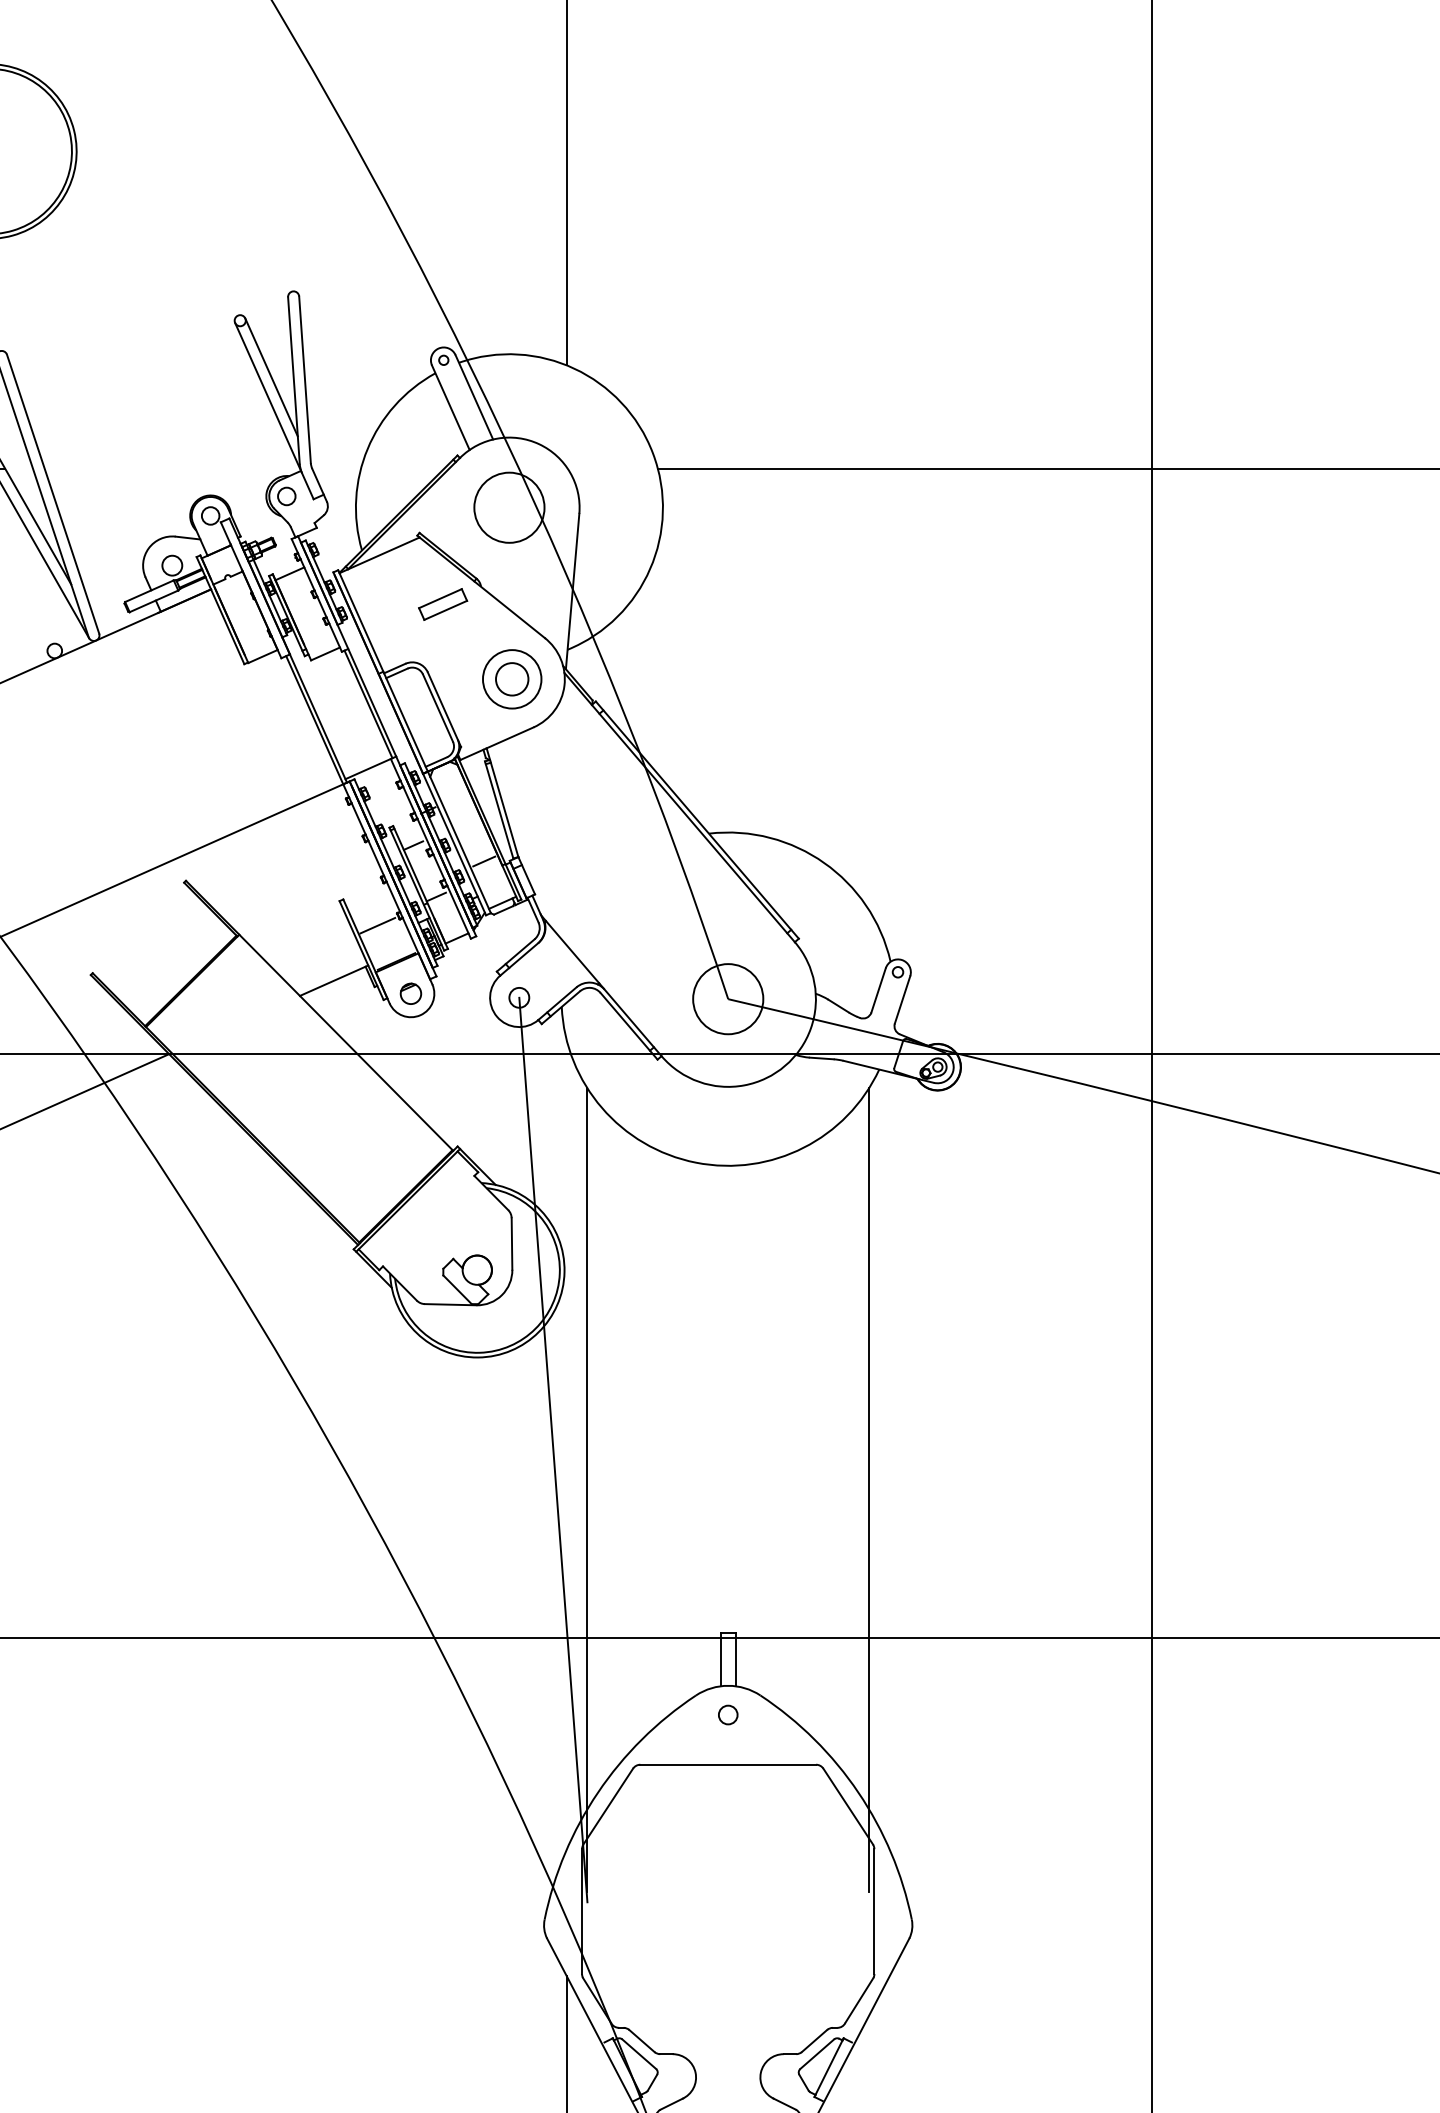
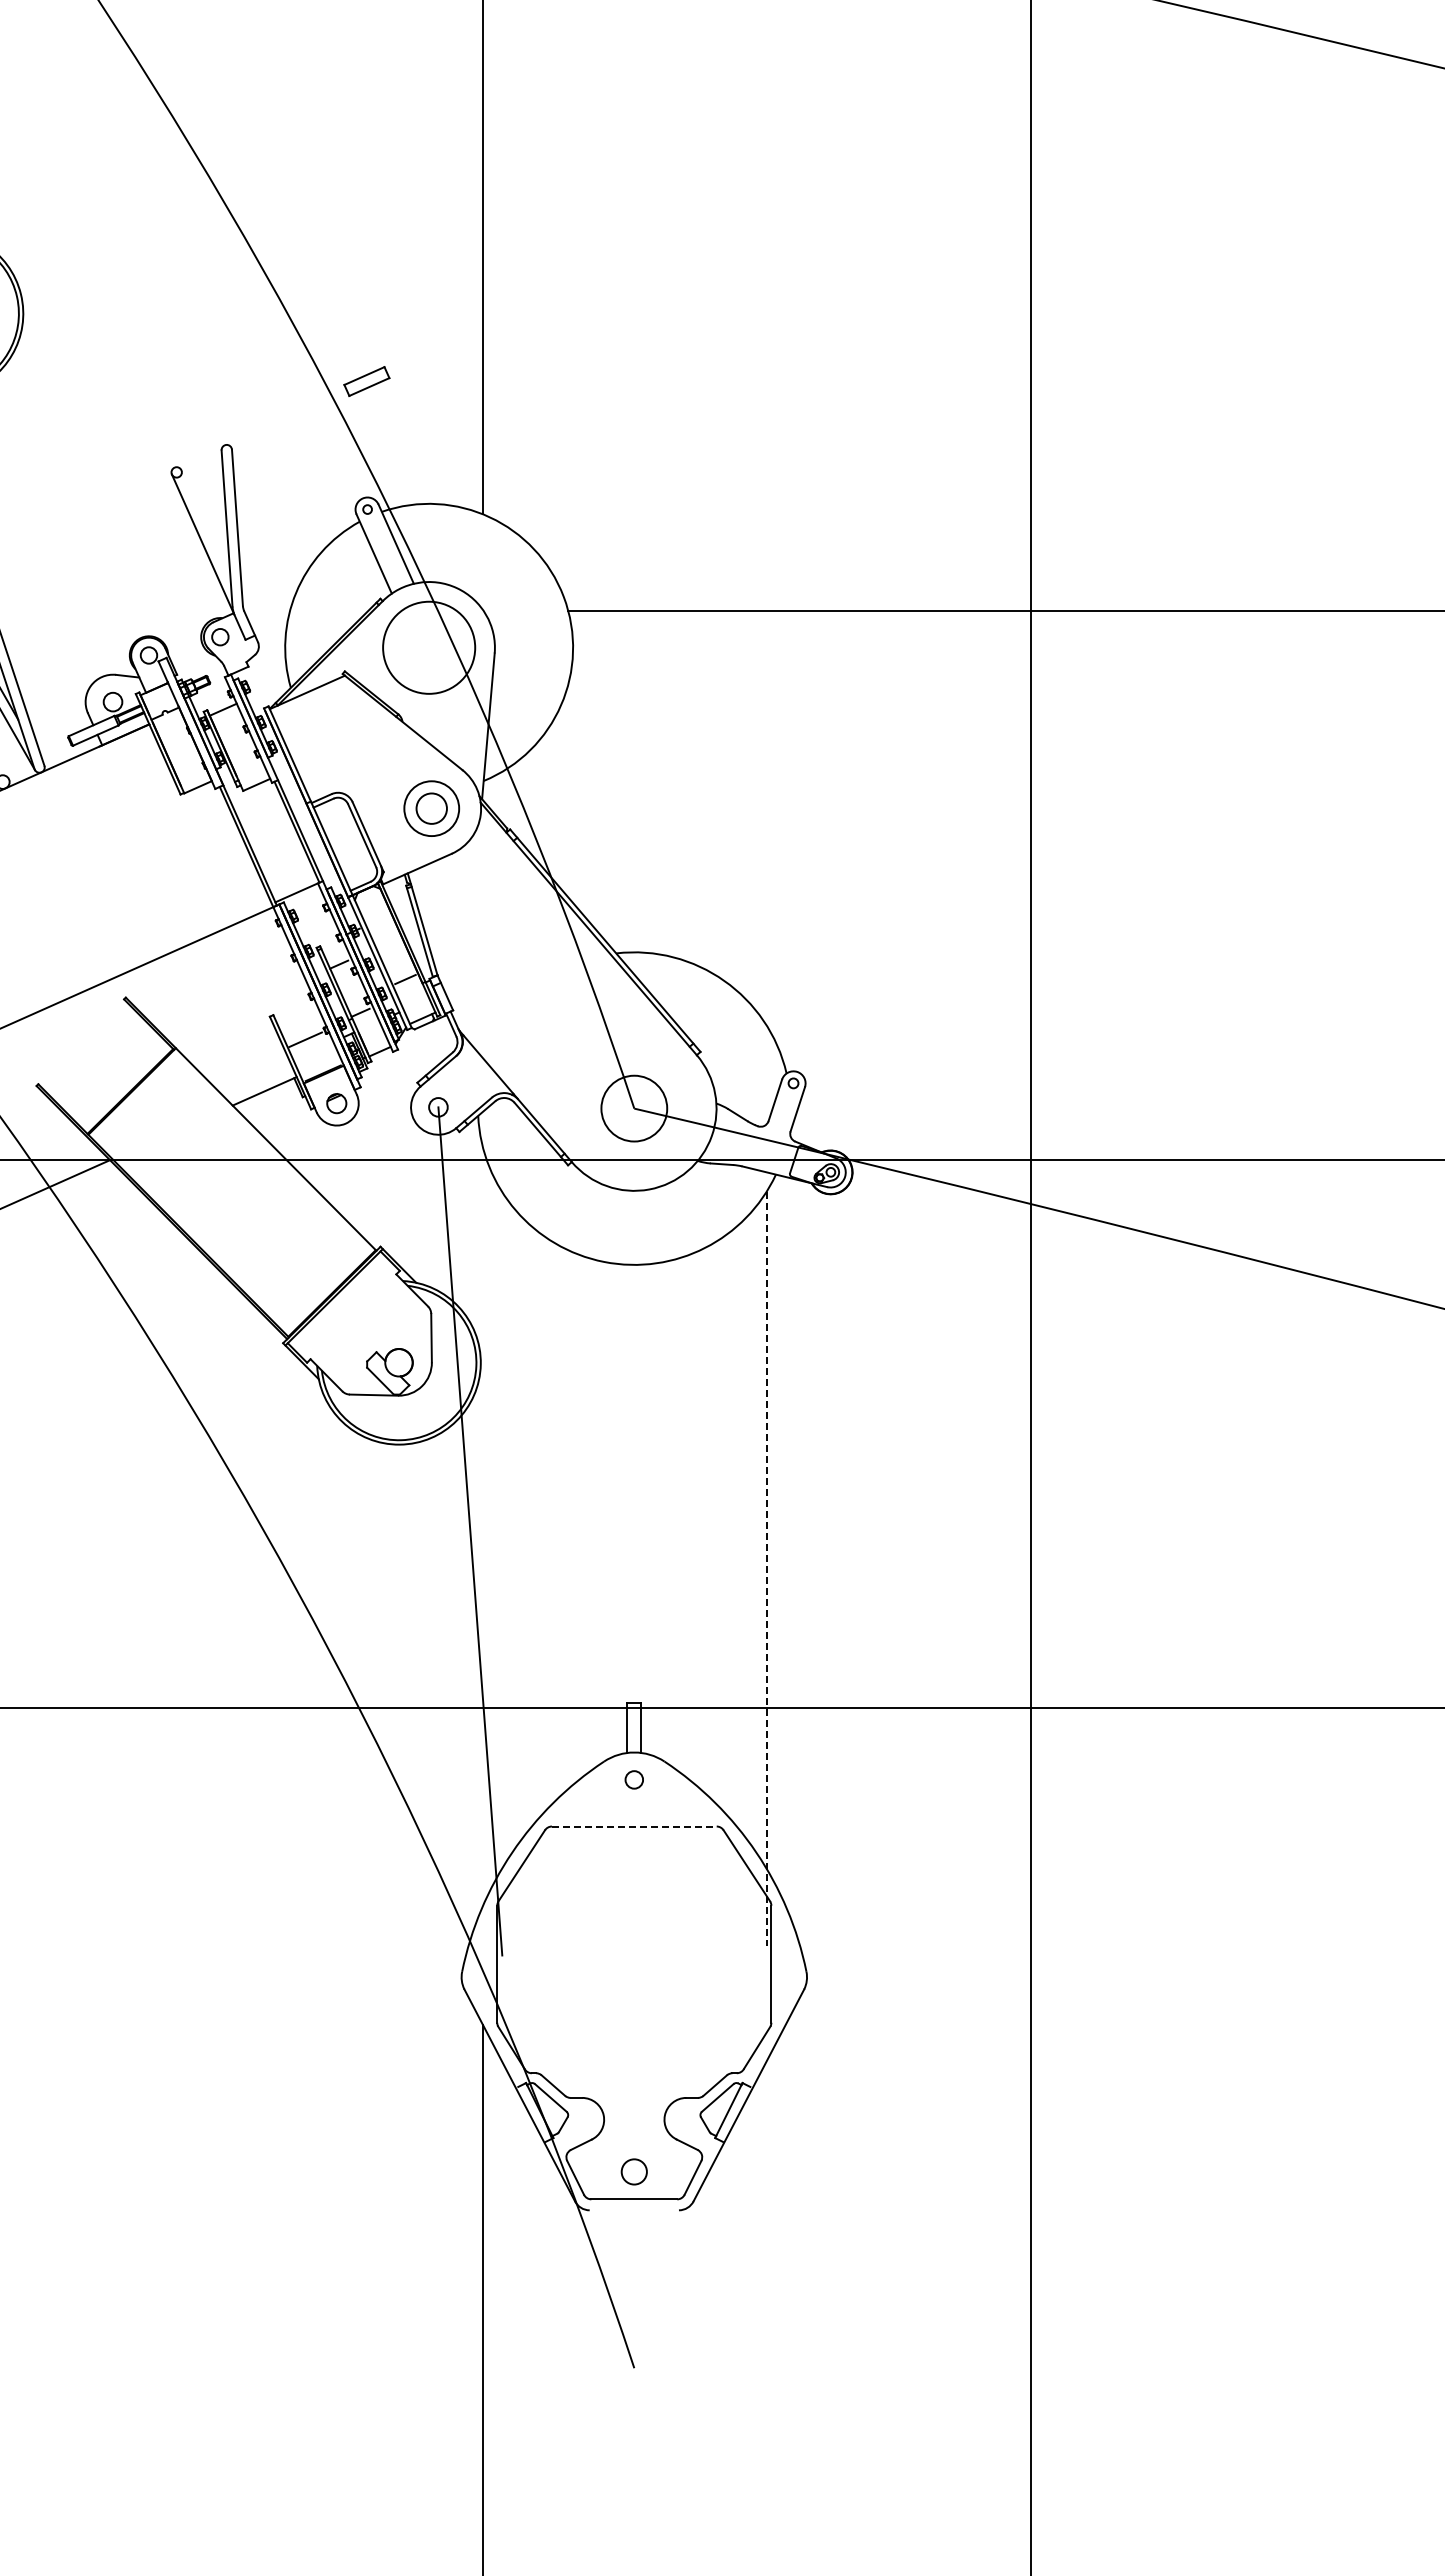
line: (270, 377) -> (205, 525), removed
circle: (509, 507) -> (429, 647), size x1.4
part: (442, 604) -> (366, 381), moved
line: (586, 1489) -> (501, 1568), removed
line: (869, 1489) -> (766, 1568), solid -> dashed
line: (728, 1764) -> (634, 1826), solid -> dashed

